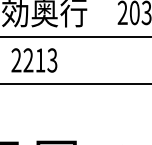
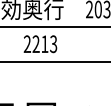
text: (34, 60) -> (40, 44), moved

